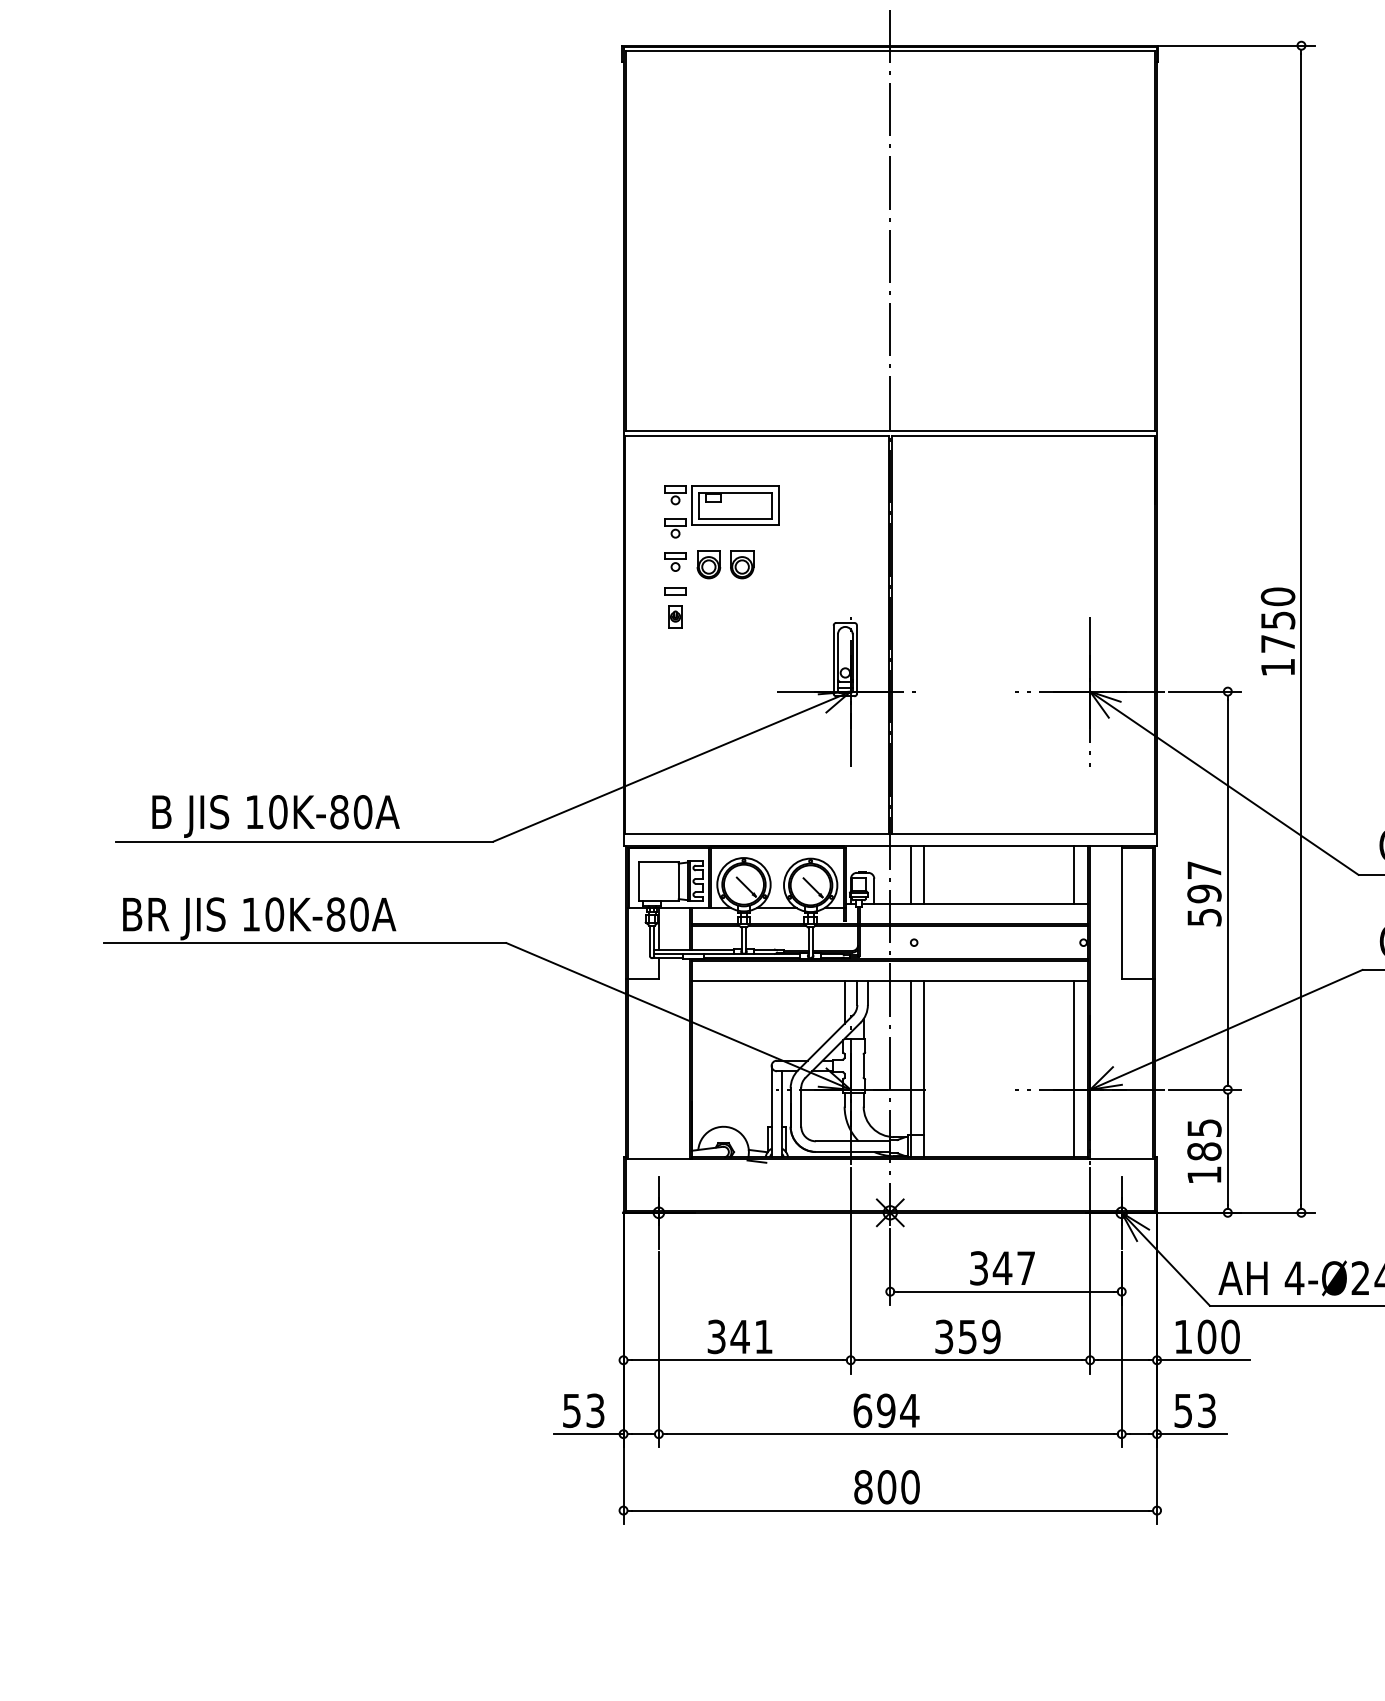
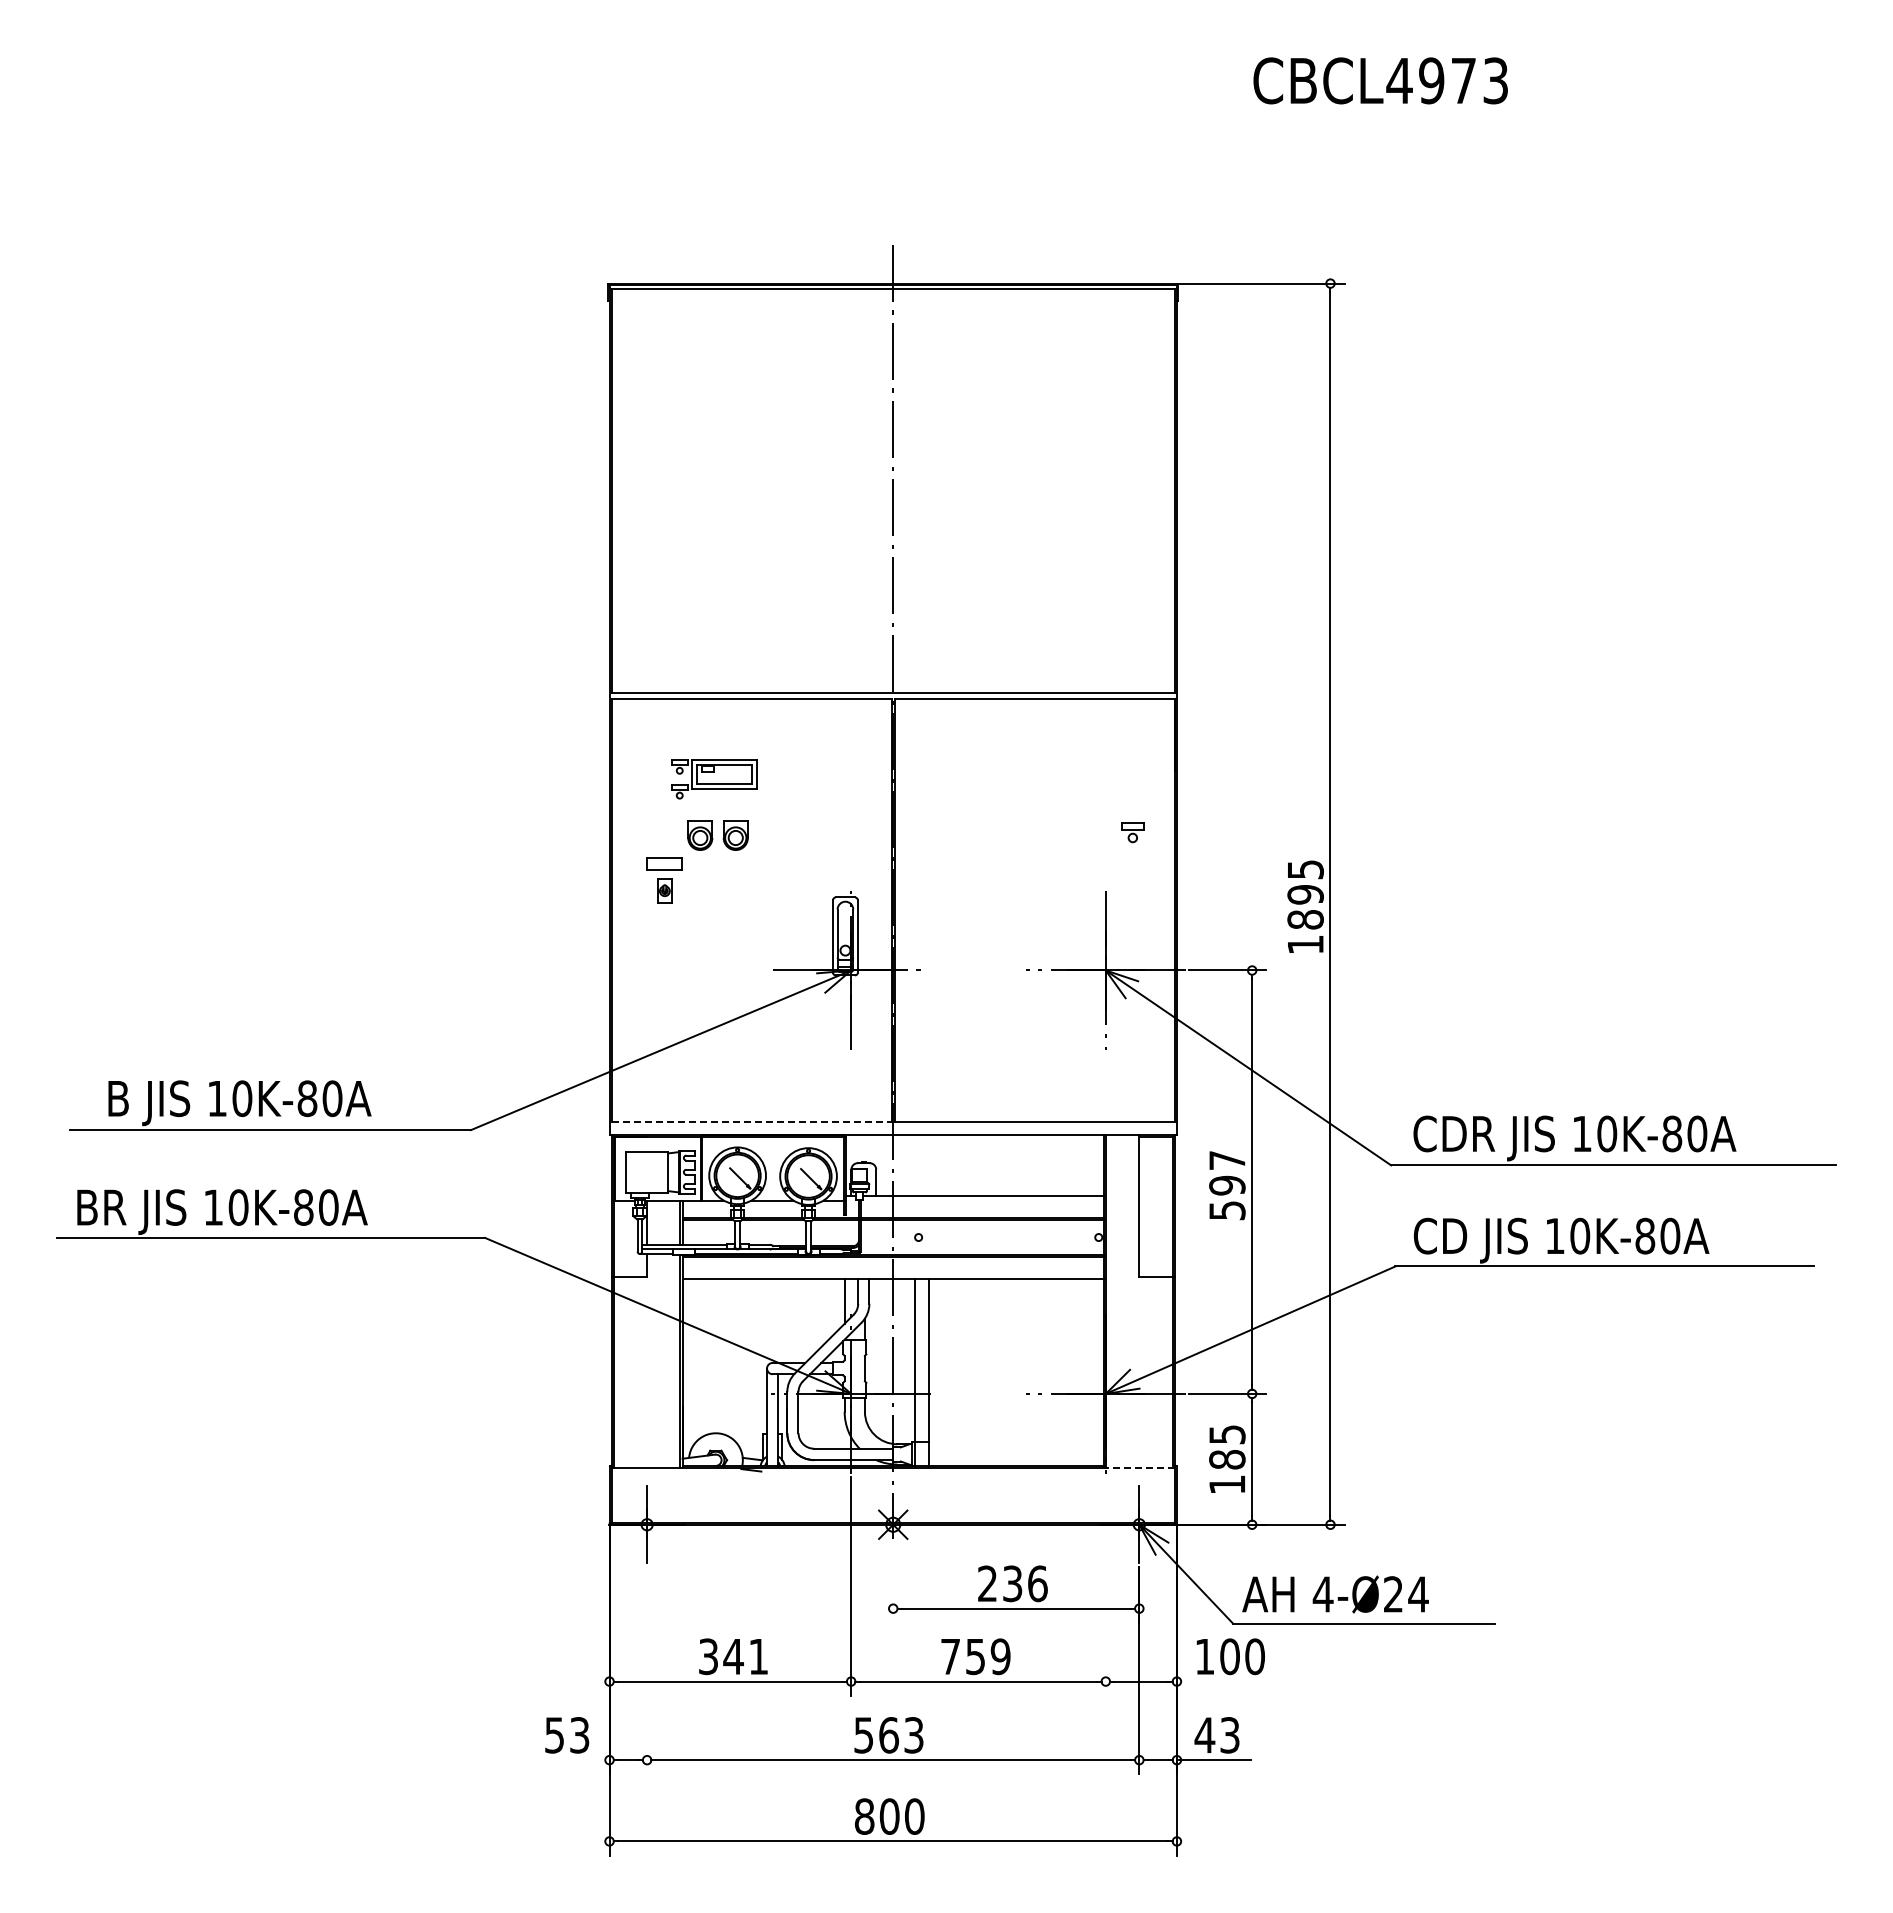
part: (722, 512) -> (714, 779), size x0.7
part: (675, 561) -> (1132, 832), moved
part: (675, 591) -> (664, 863), size x1.6
text: (1277, 620) -> (1305, 894), 1750 -> 1895
line: (757, 834) -> (752, 1122), solid -> dashed
line: (911, 874) -> (915, 1165), removed
line: (924, 874) -> (929, 1165), removed
line: (1073, 874) -> (1088, 1165), removed
line: (1073, 1068) -> (1088, 1371), removed
line: (1120, 1159) -> (1138, 1468), solid -> dashed
line: (890, 1267) -> (893, 1582), removed
text: (1002, 1268) -> (1012, 1583), 347 -> 236
line: (1089, 1270) -> (1105, 1586), removed
text: (944, 1336) -> (950, 1656), 359 -> 759
line: (659, 1349) -> (647, 1670), removed
line: (1202, 1360) -> (1225, 1681), removed
text: (886, 1410) -> (889, 1735), 694 -> 563
text: (1182, 1410) -> (1204, 1735), 53 -> 43
line: (588, 1434) -> (572, 1760), removed

